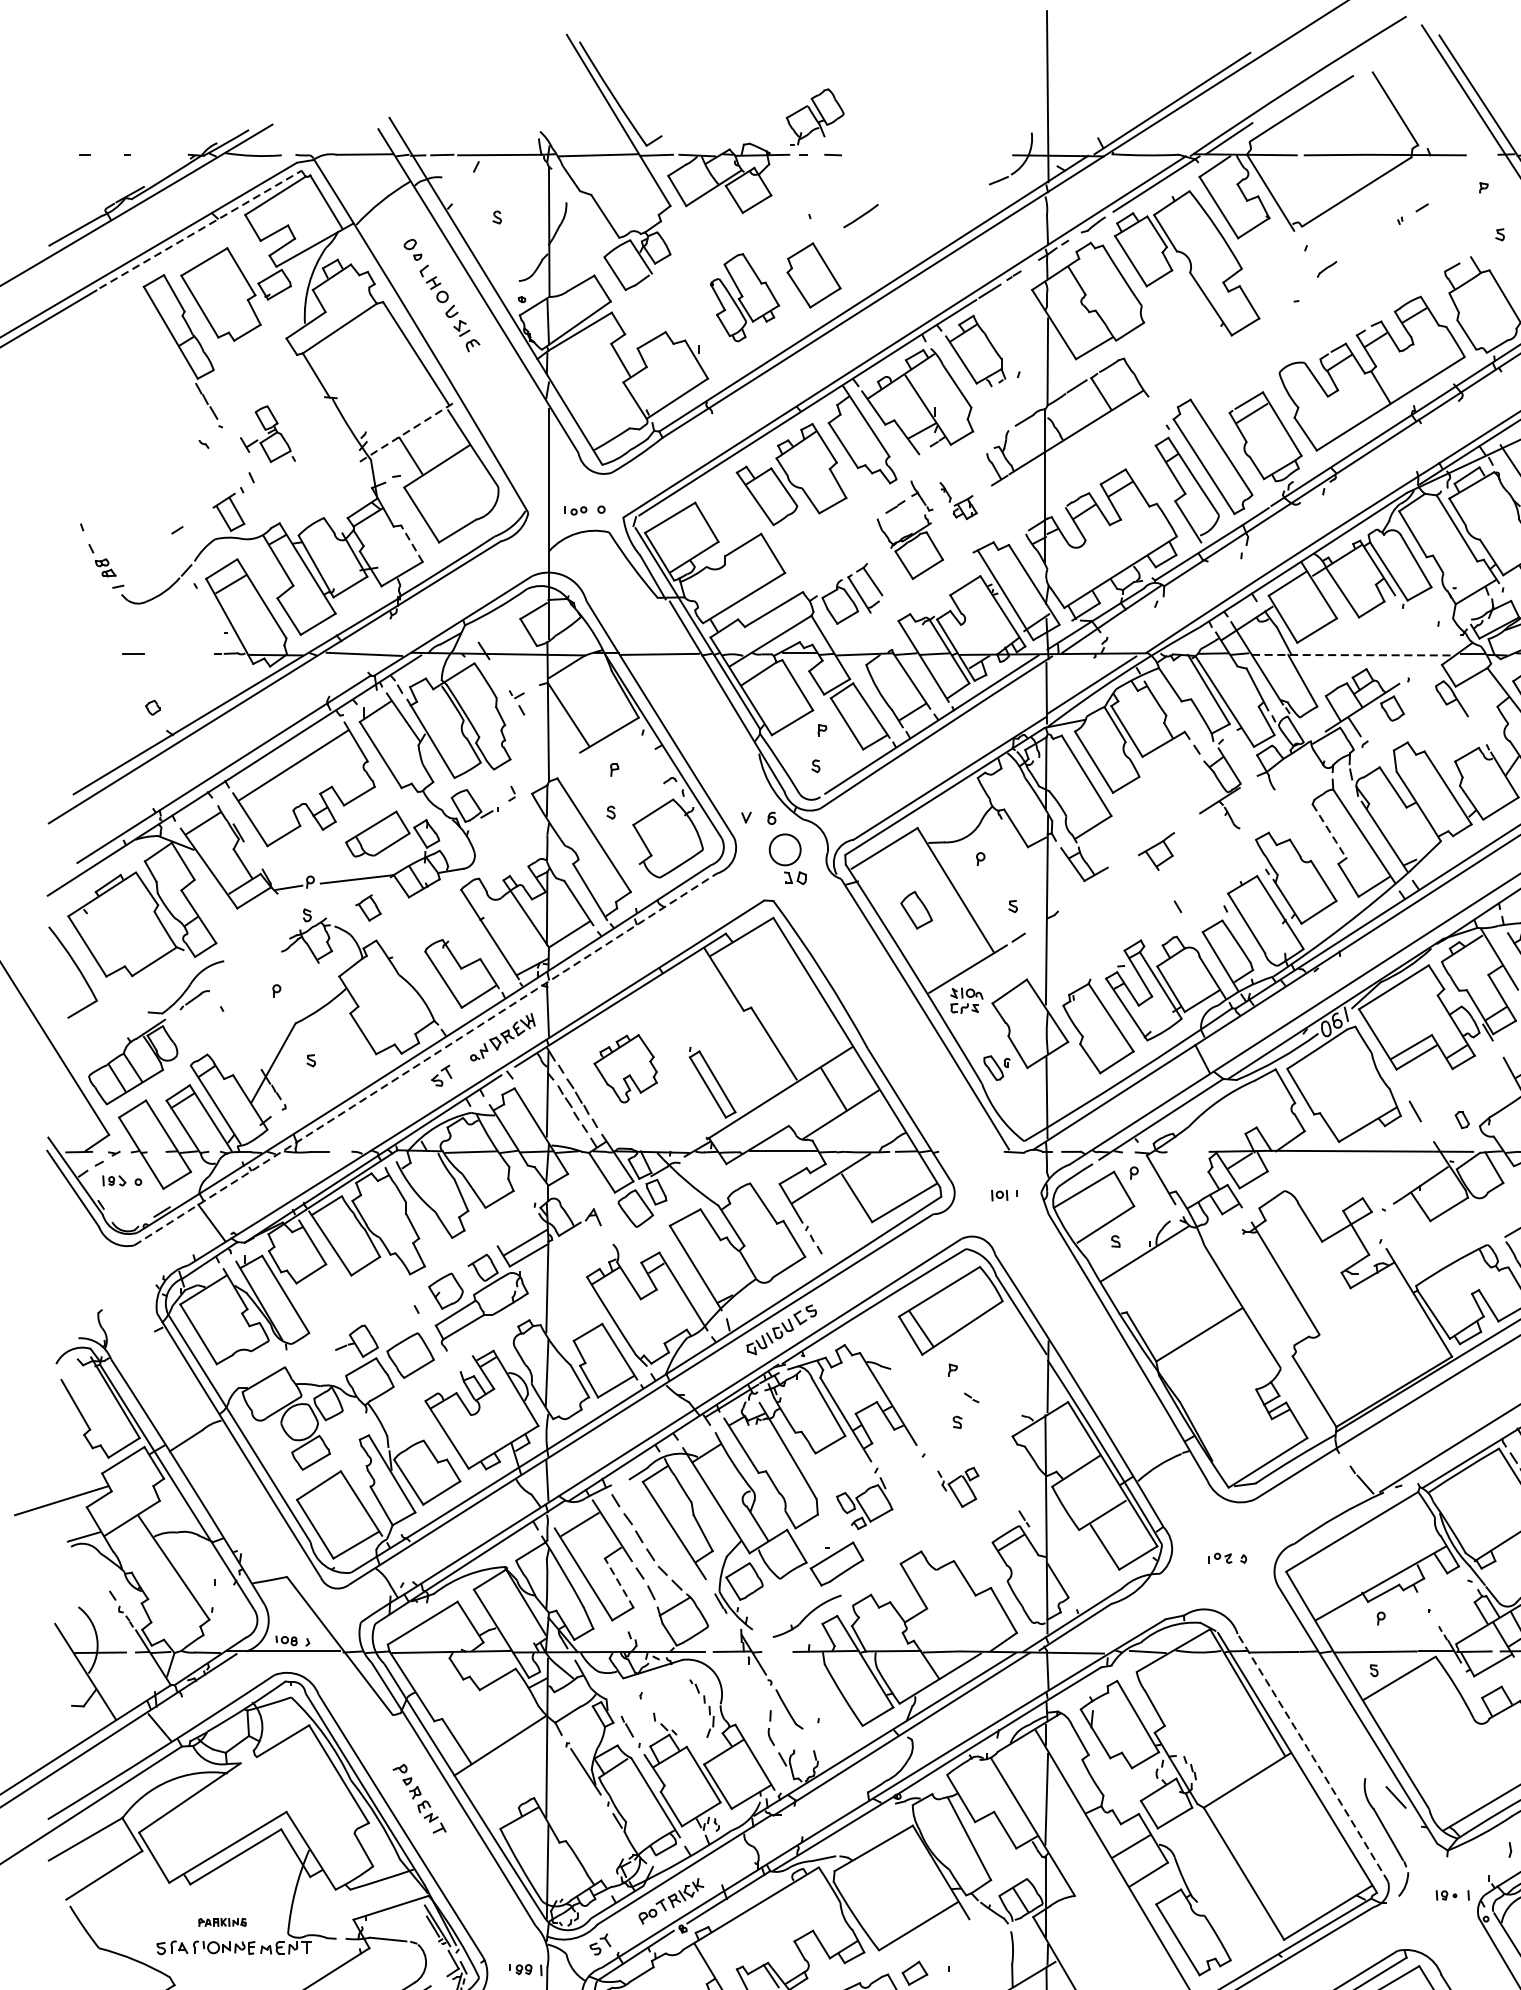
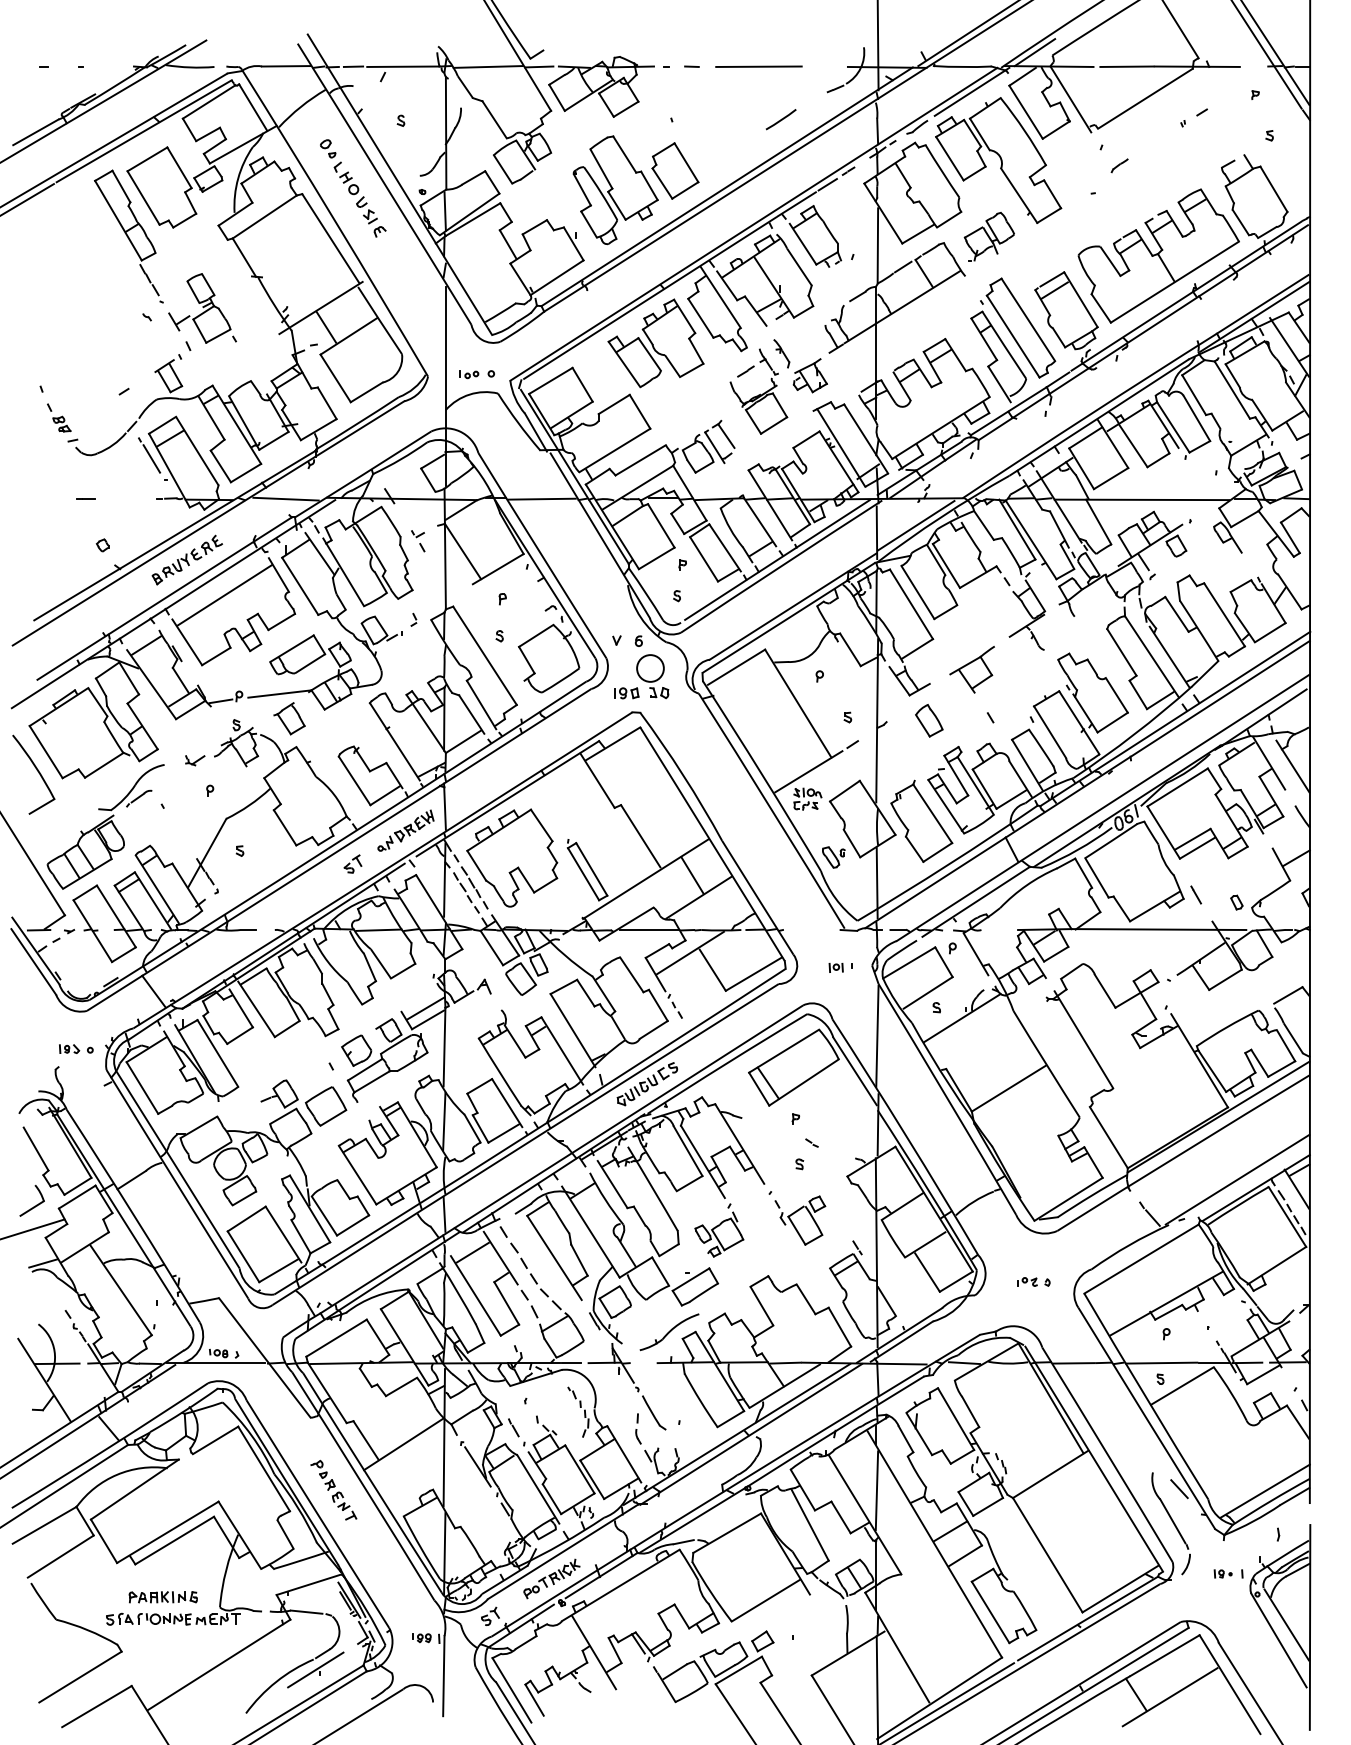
part: (814, 116) -> (988, 236), moved
line: (909, 154) -> (758, 66), added
line: (860, 215) -> (780, 119), moved
line: (200, 228) -> (144, 130), dashed -> solid
part: (744, 297) -> (615, 190), size x1.43
part: (267, 434) -> (202, 308), size x1.43
line: (404, 434) -> (320, 308), dashed -> solid
part: (958, 501) -> (800, 366), size x1.67
line: (411, 542) -> (326, 402), dashed -> solid
line: (209, 607) -> (151, 458), added
line: (1353, 654) -> (1142, 499), dashed -> solid
part: (249, 724) -> (186, 559), added
line: (1329, 831) -> (1121, 652), dashed -> solid
part: (1155, 851) -> (971, 669), size x1.43
part: (757, 878) -> (626, 693), added
part: (368, 907) -> (289, 718), size x1.43
part: (916, 909) -> (929, 720), moved
part: (259, 956) -> (195, 760), added
arc: (426, 1060) -> (339, 850), dashed -> solid
part: (625, 1068) -> (512, 857), size x1.67
part: (122, 1180) -> (76, 1048), moved
line: (1047, 1273) -> (877, 1035), added
part: (72, 1471) -> (33, 1206), added
part: (958, 1487) -> (800, 1220), size x1.43
line: (618, 1583) -> (506, 1303), dashed -> solid
arc: (1312, 1757) -> (1107, 1454), dashed -> solid
part: (221, 1922) -> (162, 1597), size x1.67

